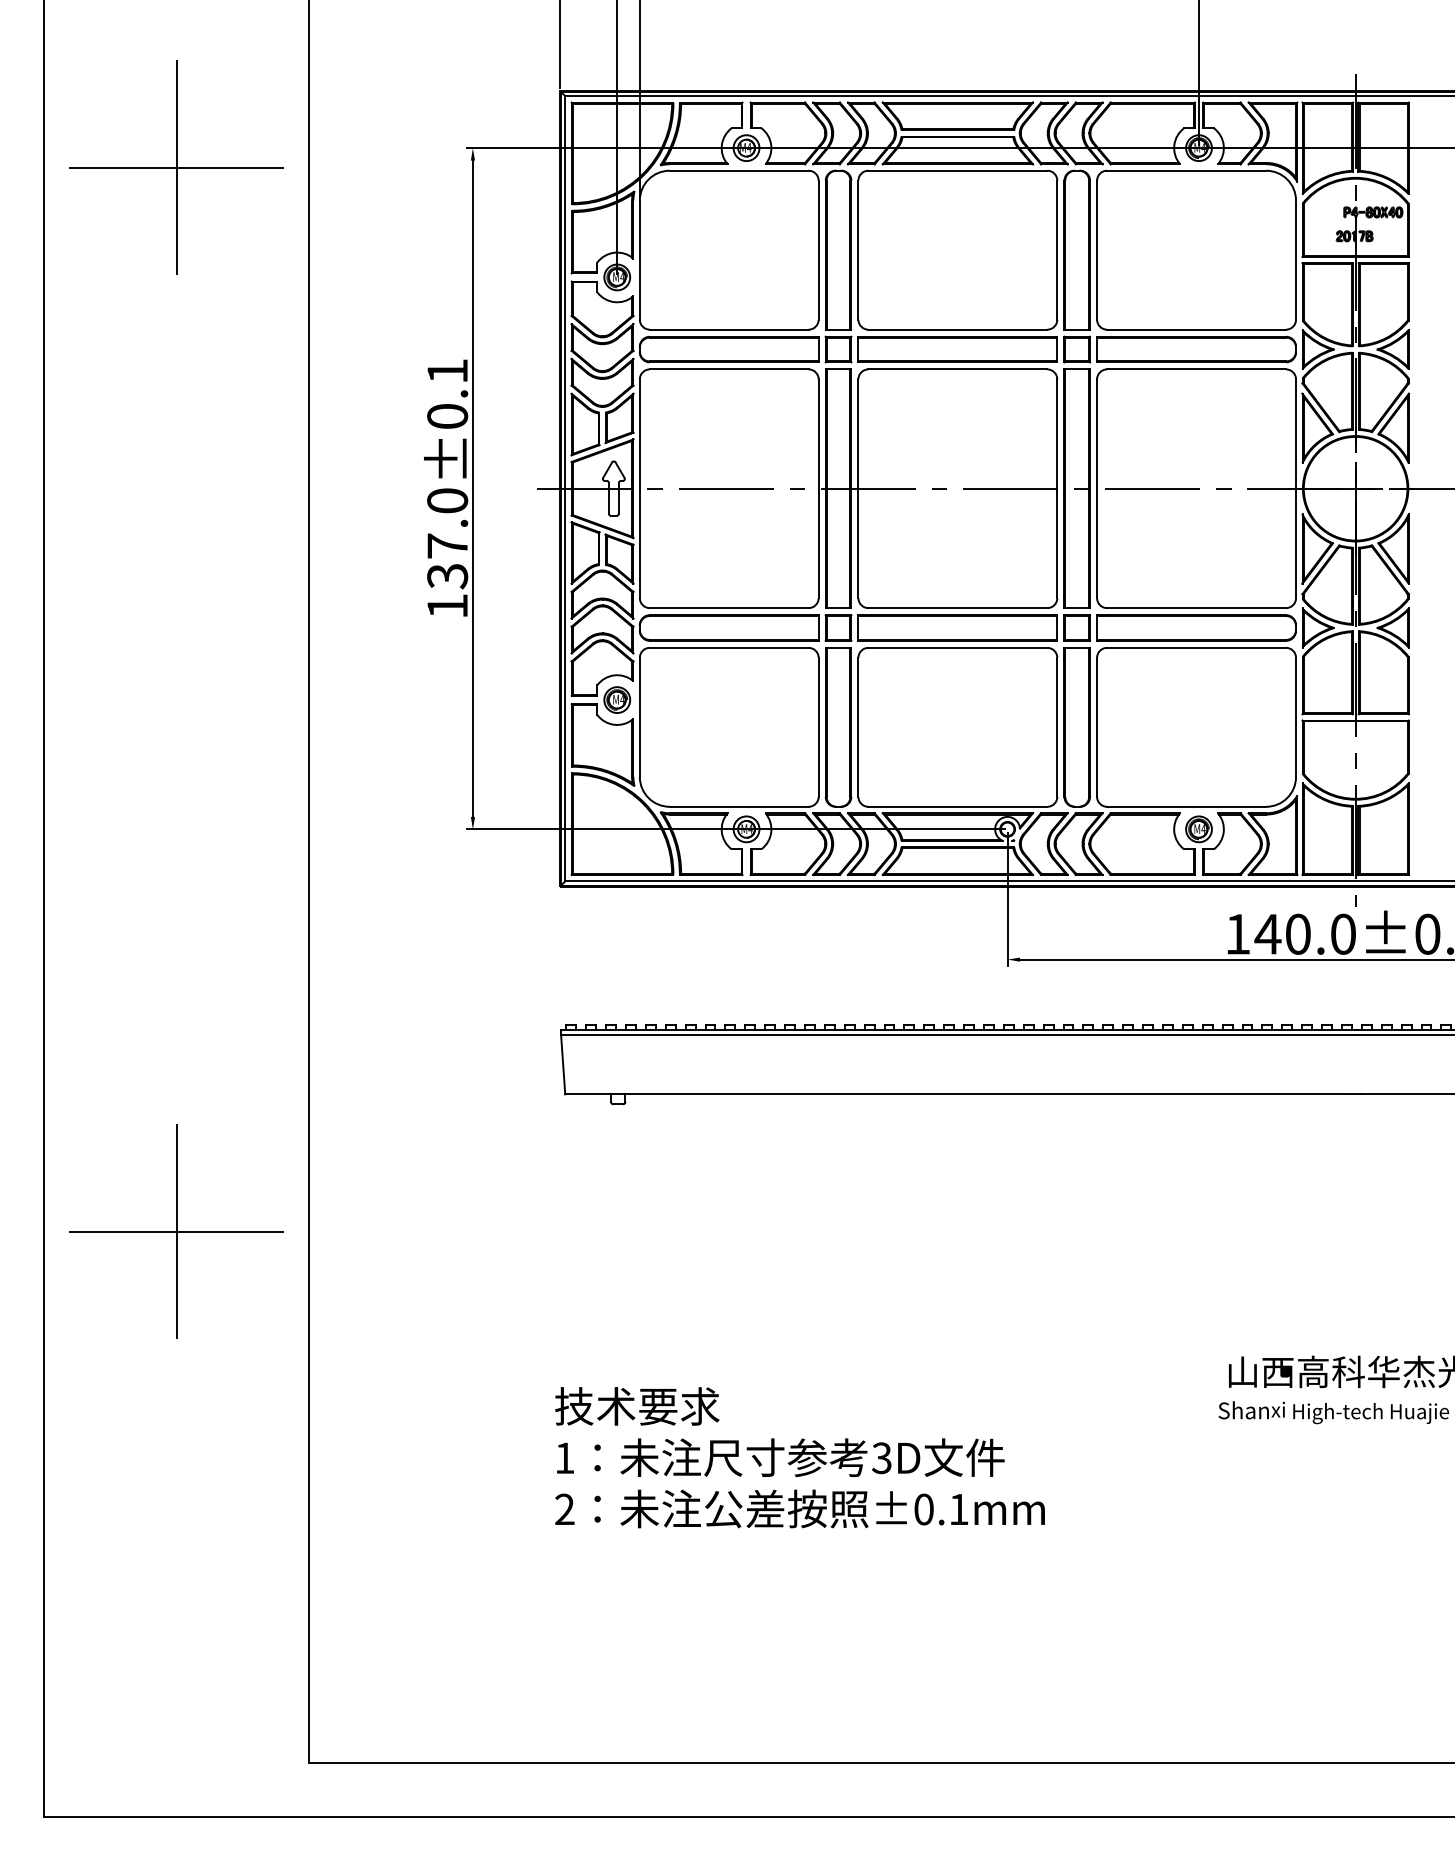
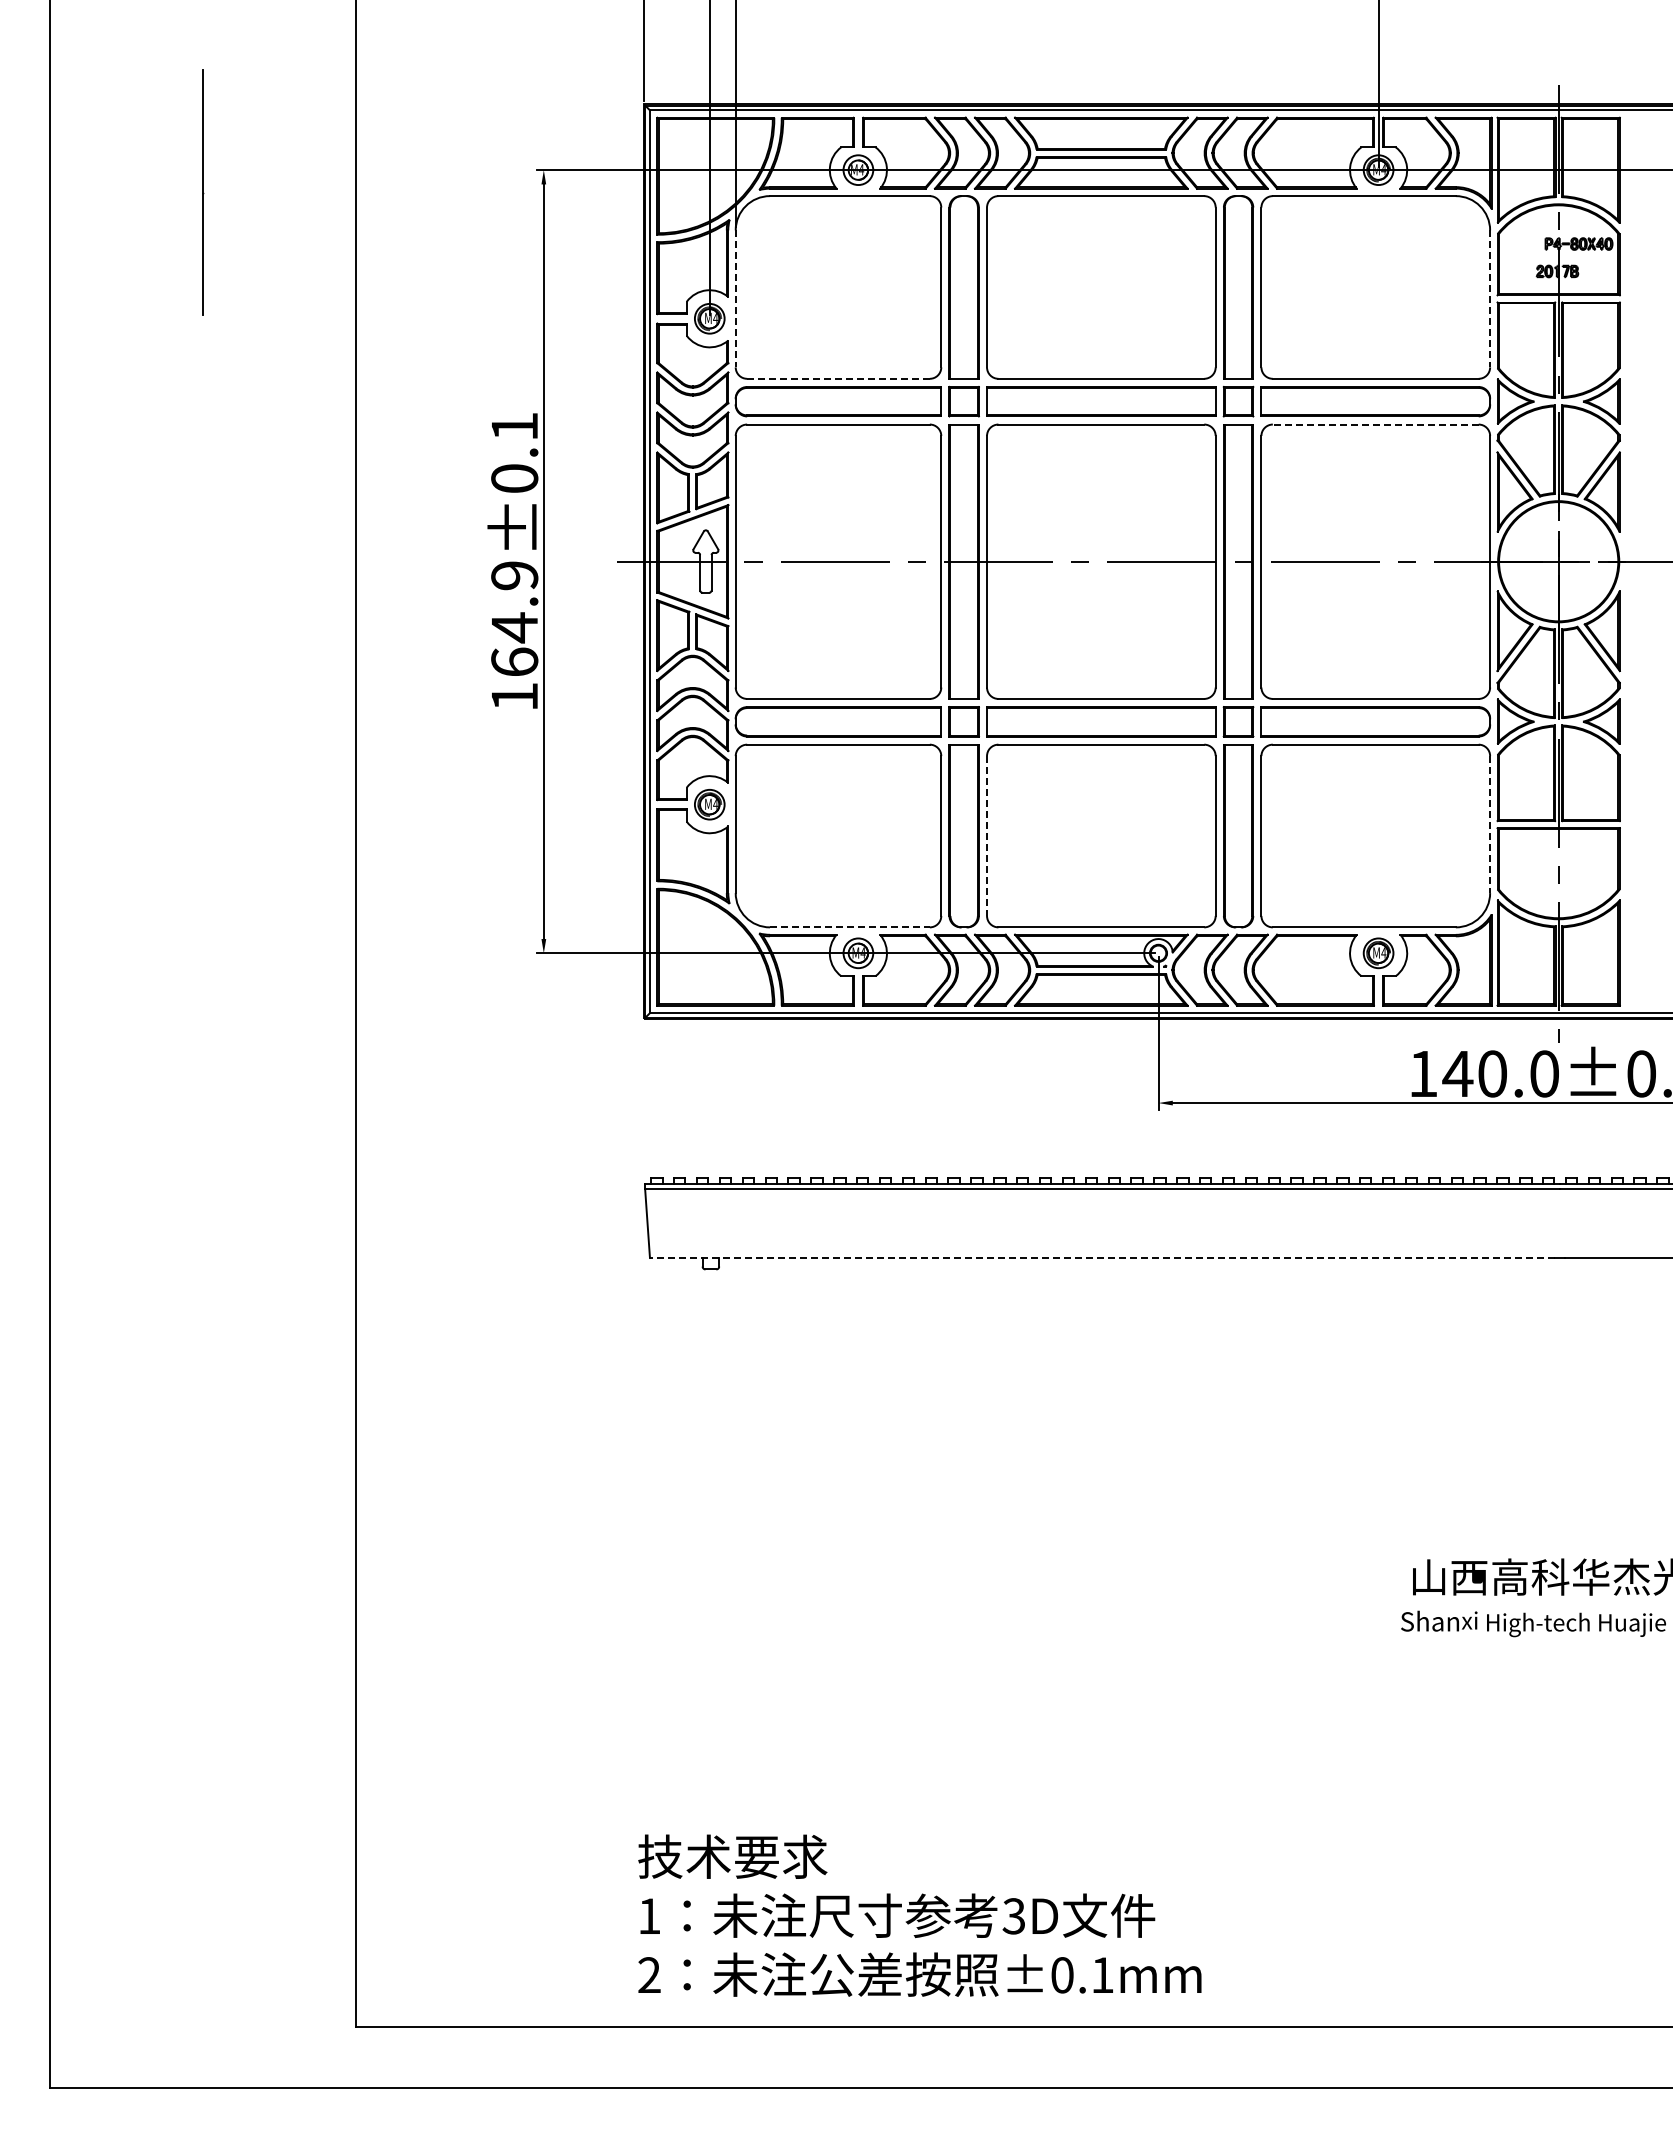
line: (176, 167) -> (202, 192), removed
line: (639, 260) -> (735, 299), solid -> dashed
line: (1296, 260) -> (1490, 299), solid -> dashed
line: (730, 329) -> (839, 378), solid -> dashed
line: (1196, 369) -> (1375, 424), solid -> dashed
text: (447, 539) -> (514, 619), 137.0±0.1 -> 164.9±0.1
line: (1296, 718) -> (1490, 825), solid -> dashed
line: (858, 727) -> (987, 836), solid -> dashed
line: (738, 806) -> (849, 927), solid -> dashed
line: (958, 1094) -> (1102, 1258), solid -> dashed
part: (176, 1231) -> (202, 1415), removed
text: (799, 1457) -> (919, 1915), moved

